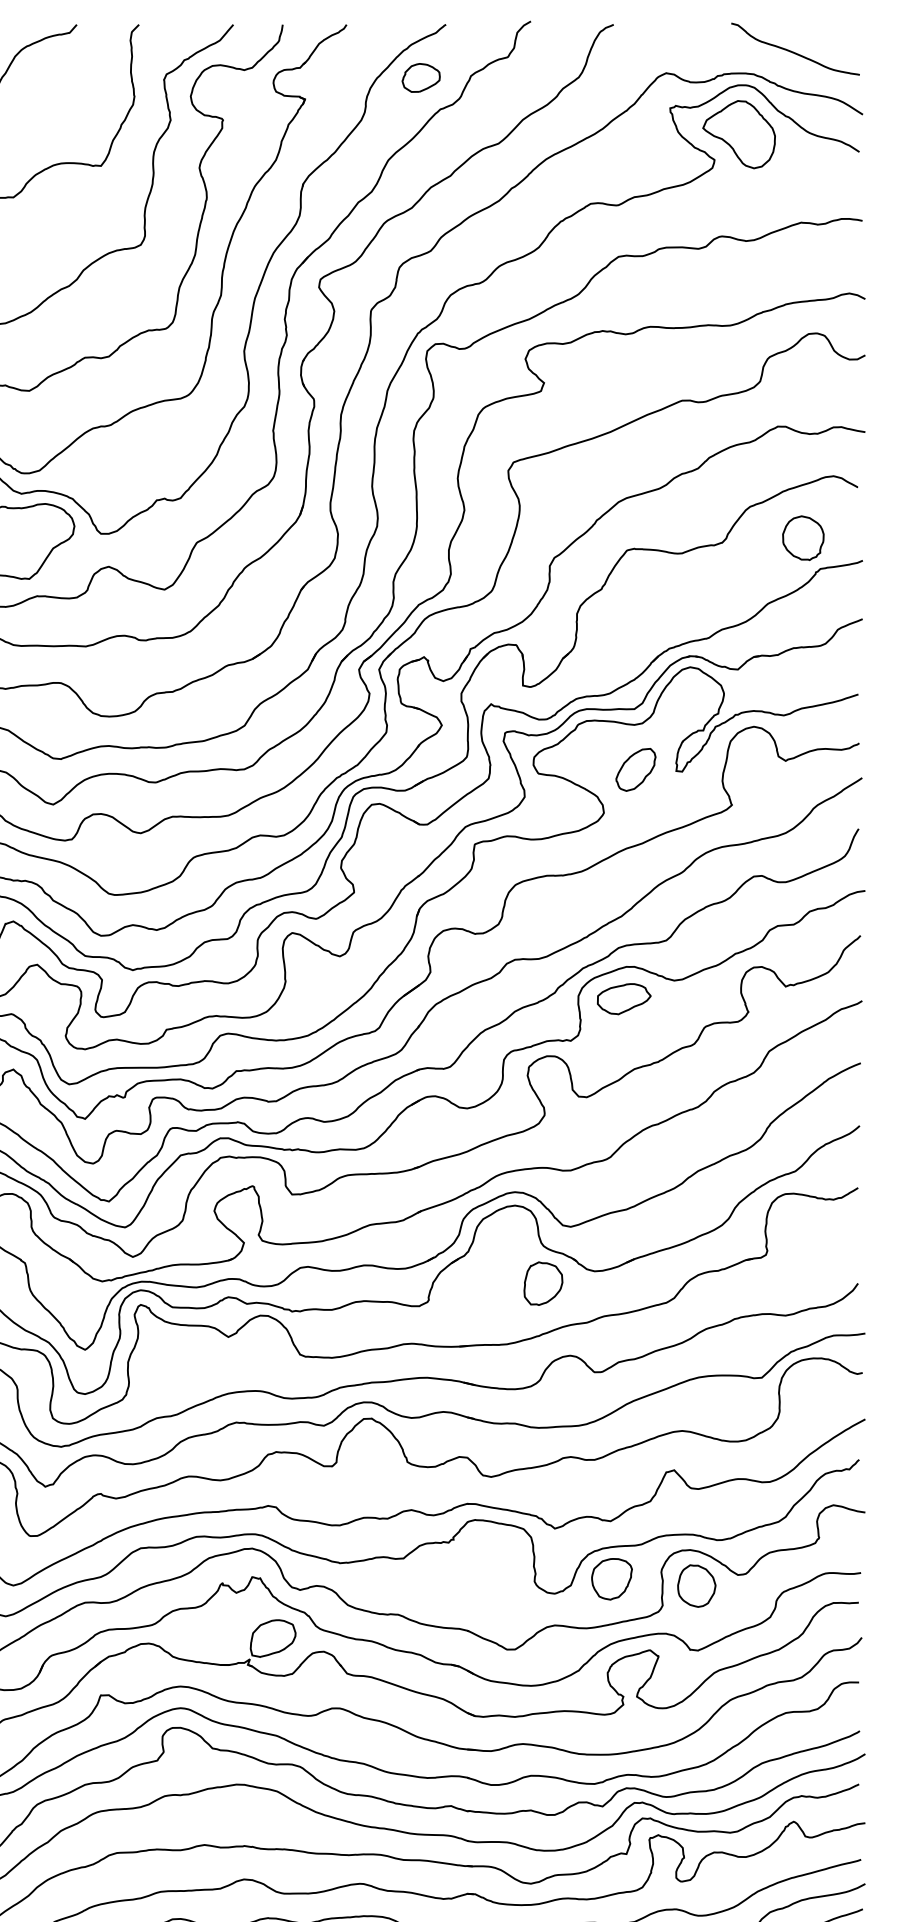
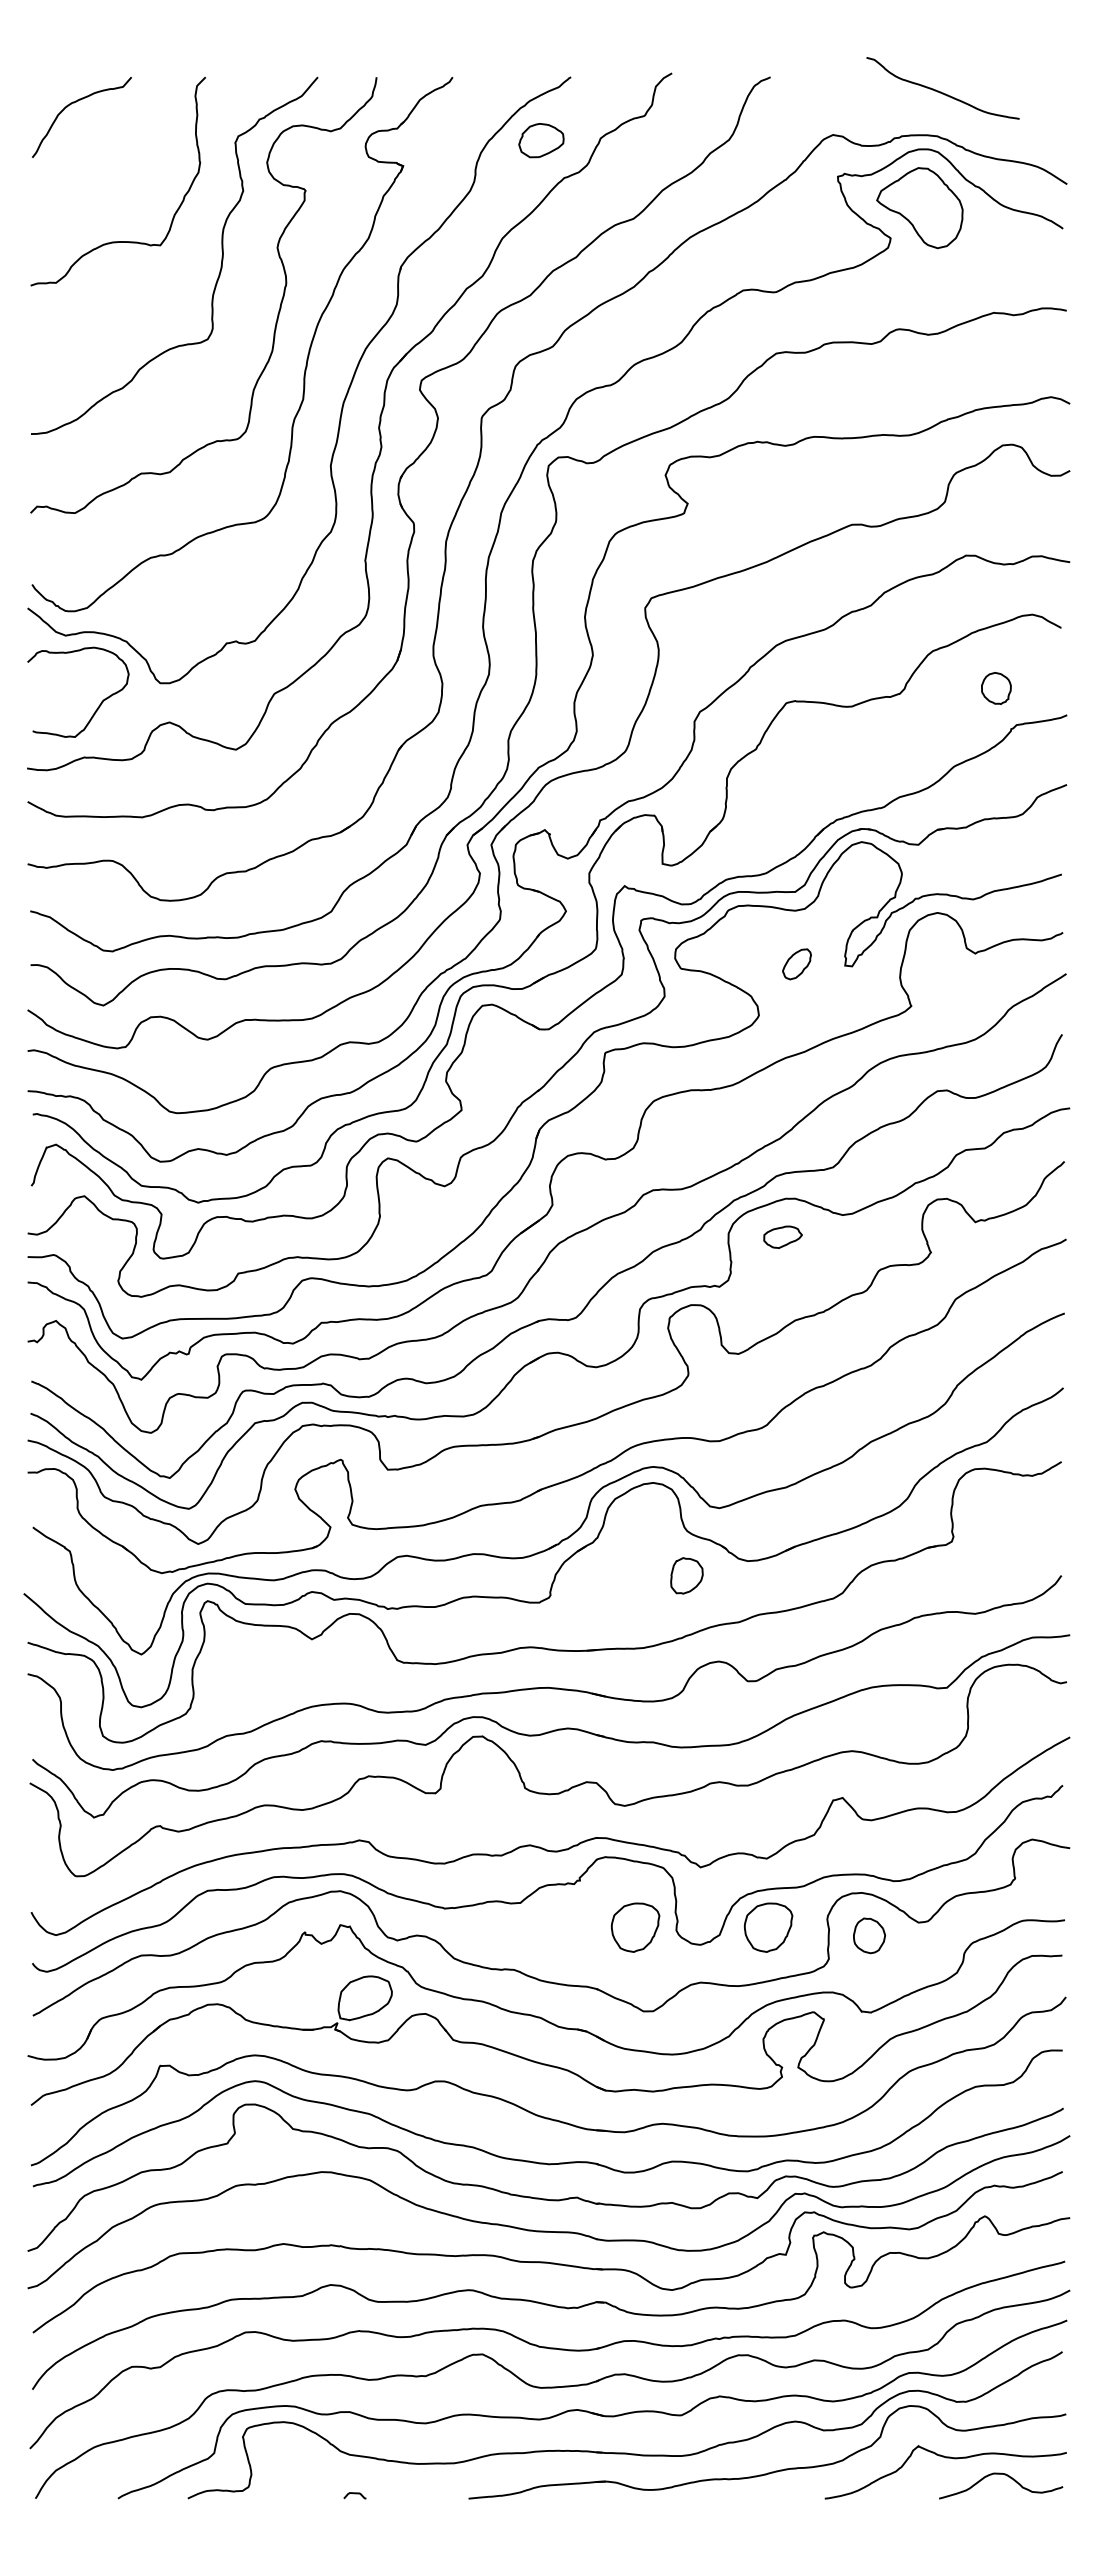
curve: (794, 51) -> (941, 91), moved
part: (803, 538) -> (996, 688), size x0.6
part: (635, 770) -> (796, 964), size x0.6
part: (623, 999) -> (782, 1237), size x0.6
part: (543, 1283) -> (686, 1575), size x0.7
part: (500, 1579) -> (635, 1927), added
part: (696, 1585) -> (869, 1935), size x0.7

